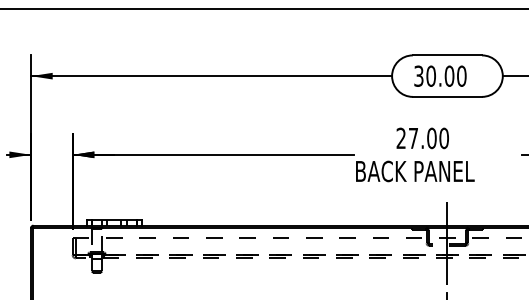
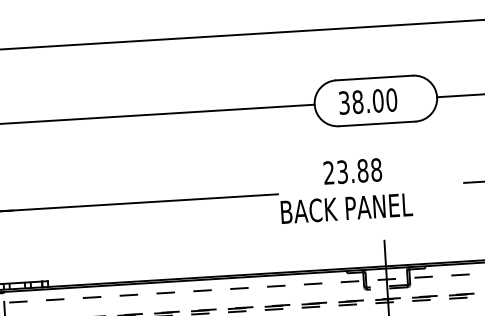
text: (430, 76) -> (357, 102), 30.00 -> 38.00
text: (428, 138) -> (359, 171), 27.00 -> 23.88

